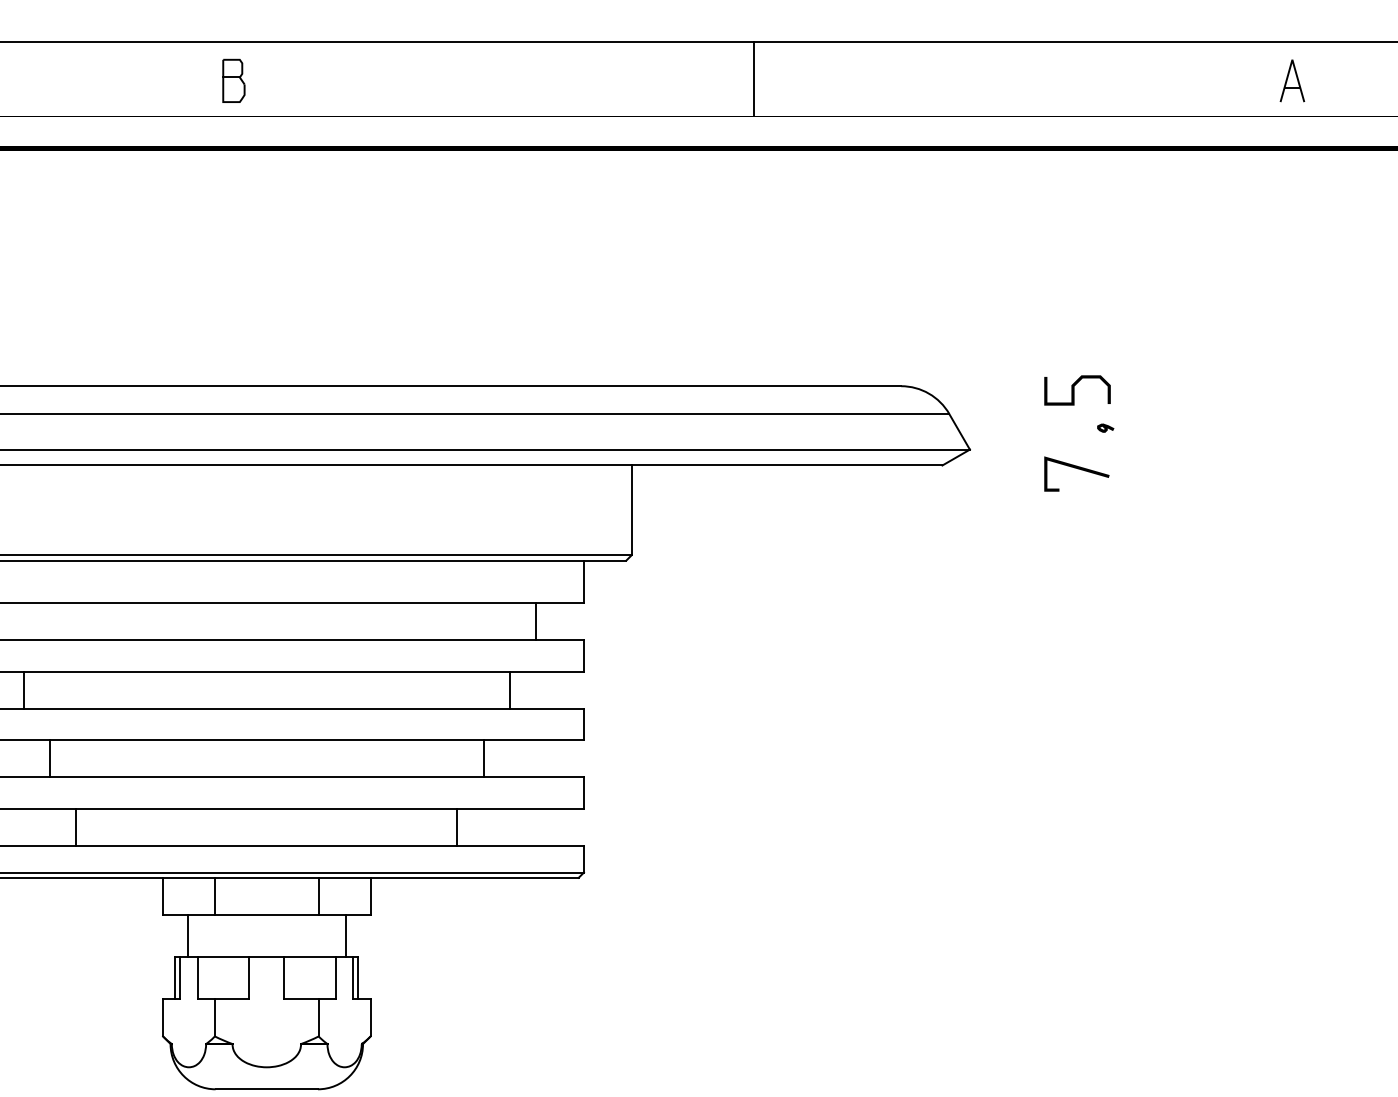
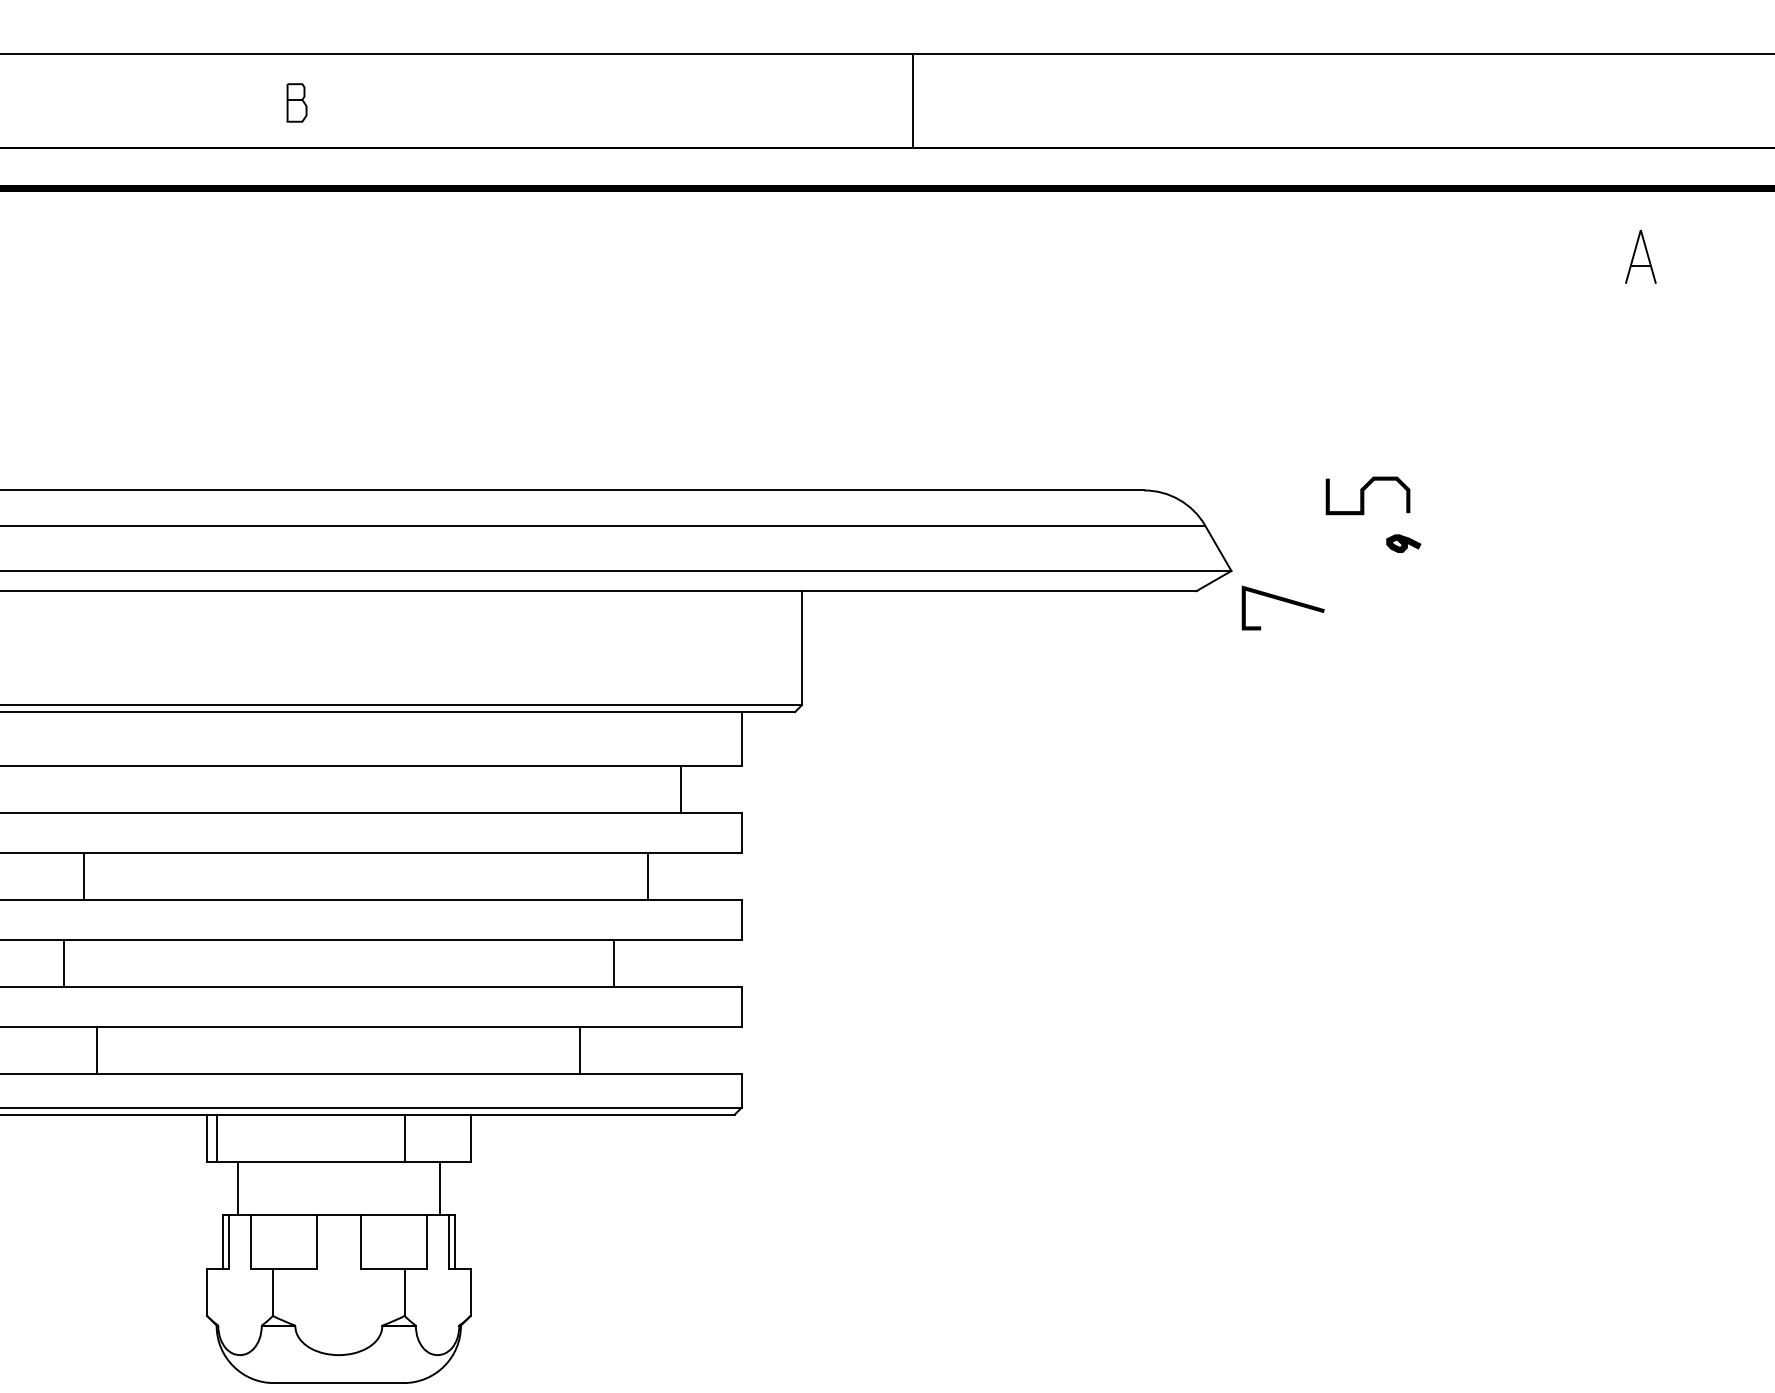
line: (753, 79) -> (912, 101), moved
part: (233, 80) -> (296, 102), size x0.7
part: (1292, 80) -> (1640, 256), moved
part: (1105, 427) -> (1403, 543), size x1.6
line: (1078, 469) -> (1285, 602), moved
line: (23, 689) -> (84, 875), moved
line: (214, 895) -> (216, 1137), moved

